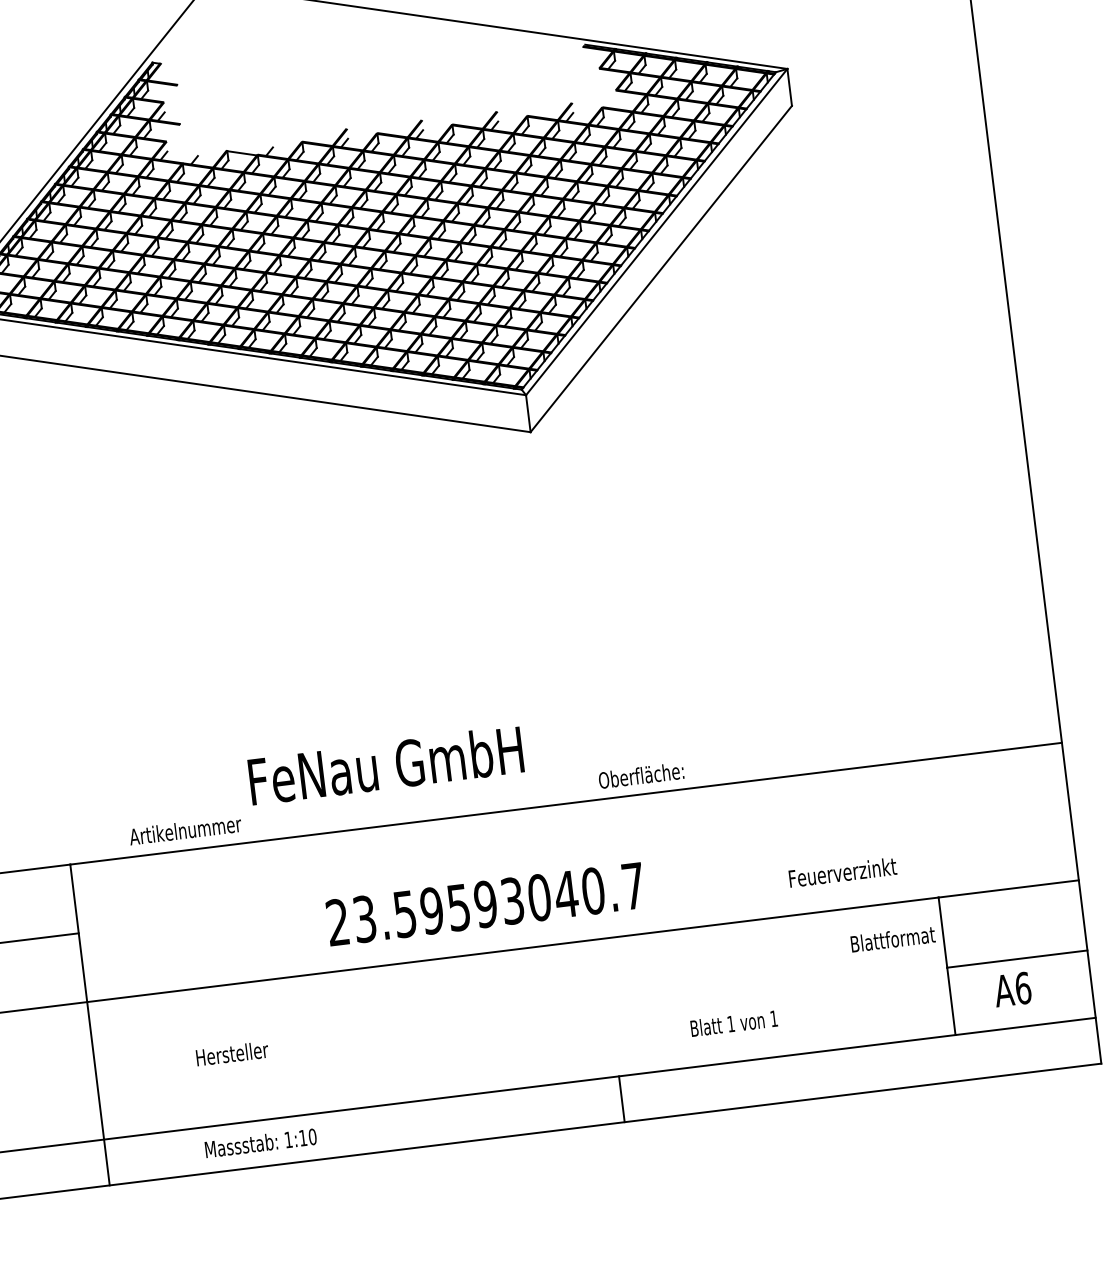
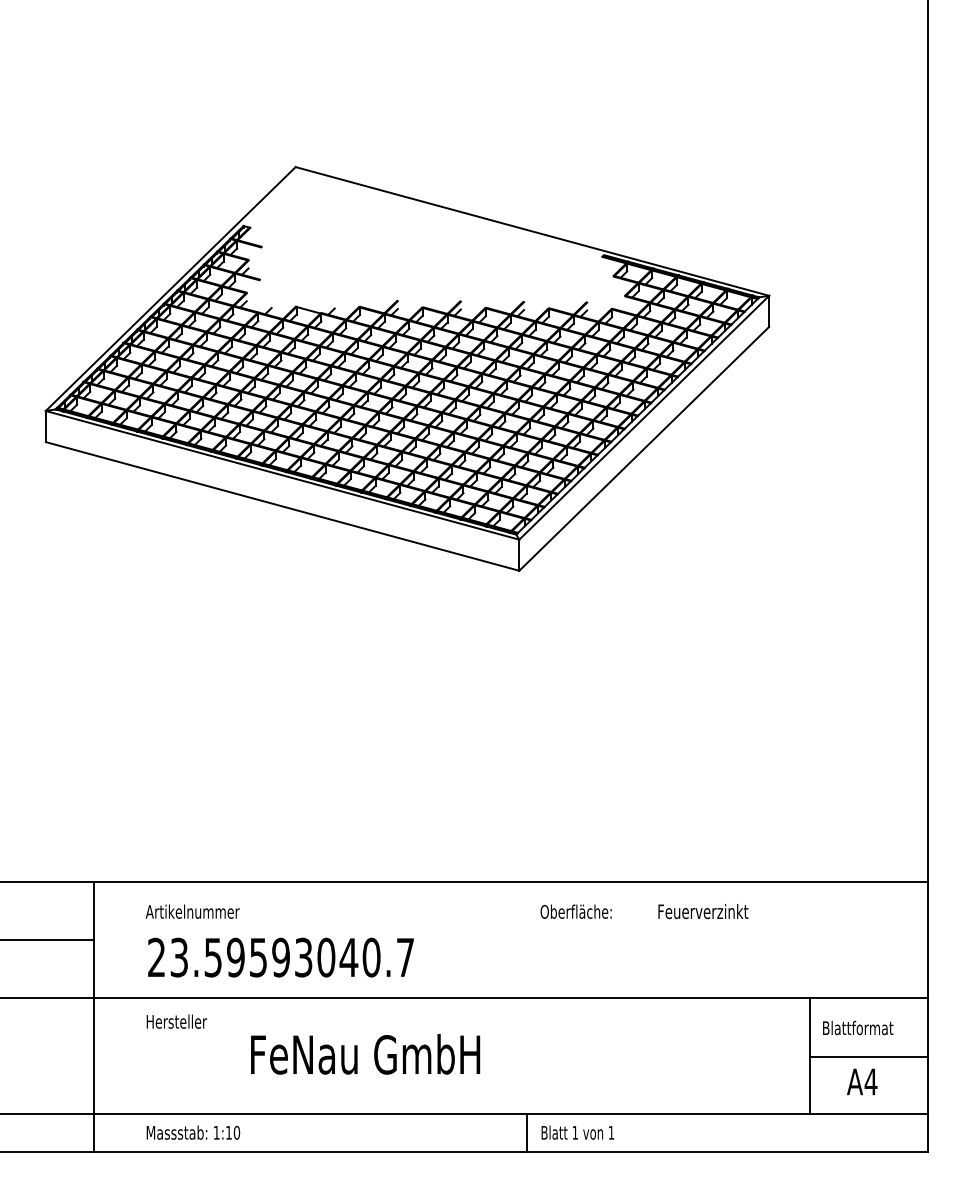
text: (385, 765) -> (365, 1054), moved
text: (640, 775) -> (575, 911), moved
text: (185, 830) -> (192, 911), moved
text: (842, 872) -> (703, 911), moved
text: (485, 904) -> (280, 957), moved
text: (893, 938) -> (858, 1027), moved
text: (1022, 987) -> (870, 1081), A6 -> A4
text: (733, 1023) -> (577, 1132), moved
text: (231, 1053) -> (176, 1021), moved
text: (261, 1142) -> (193, 1132), moved

